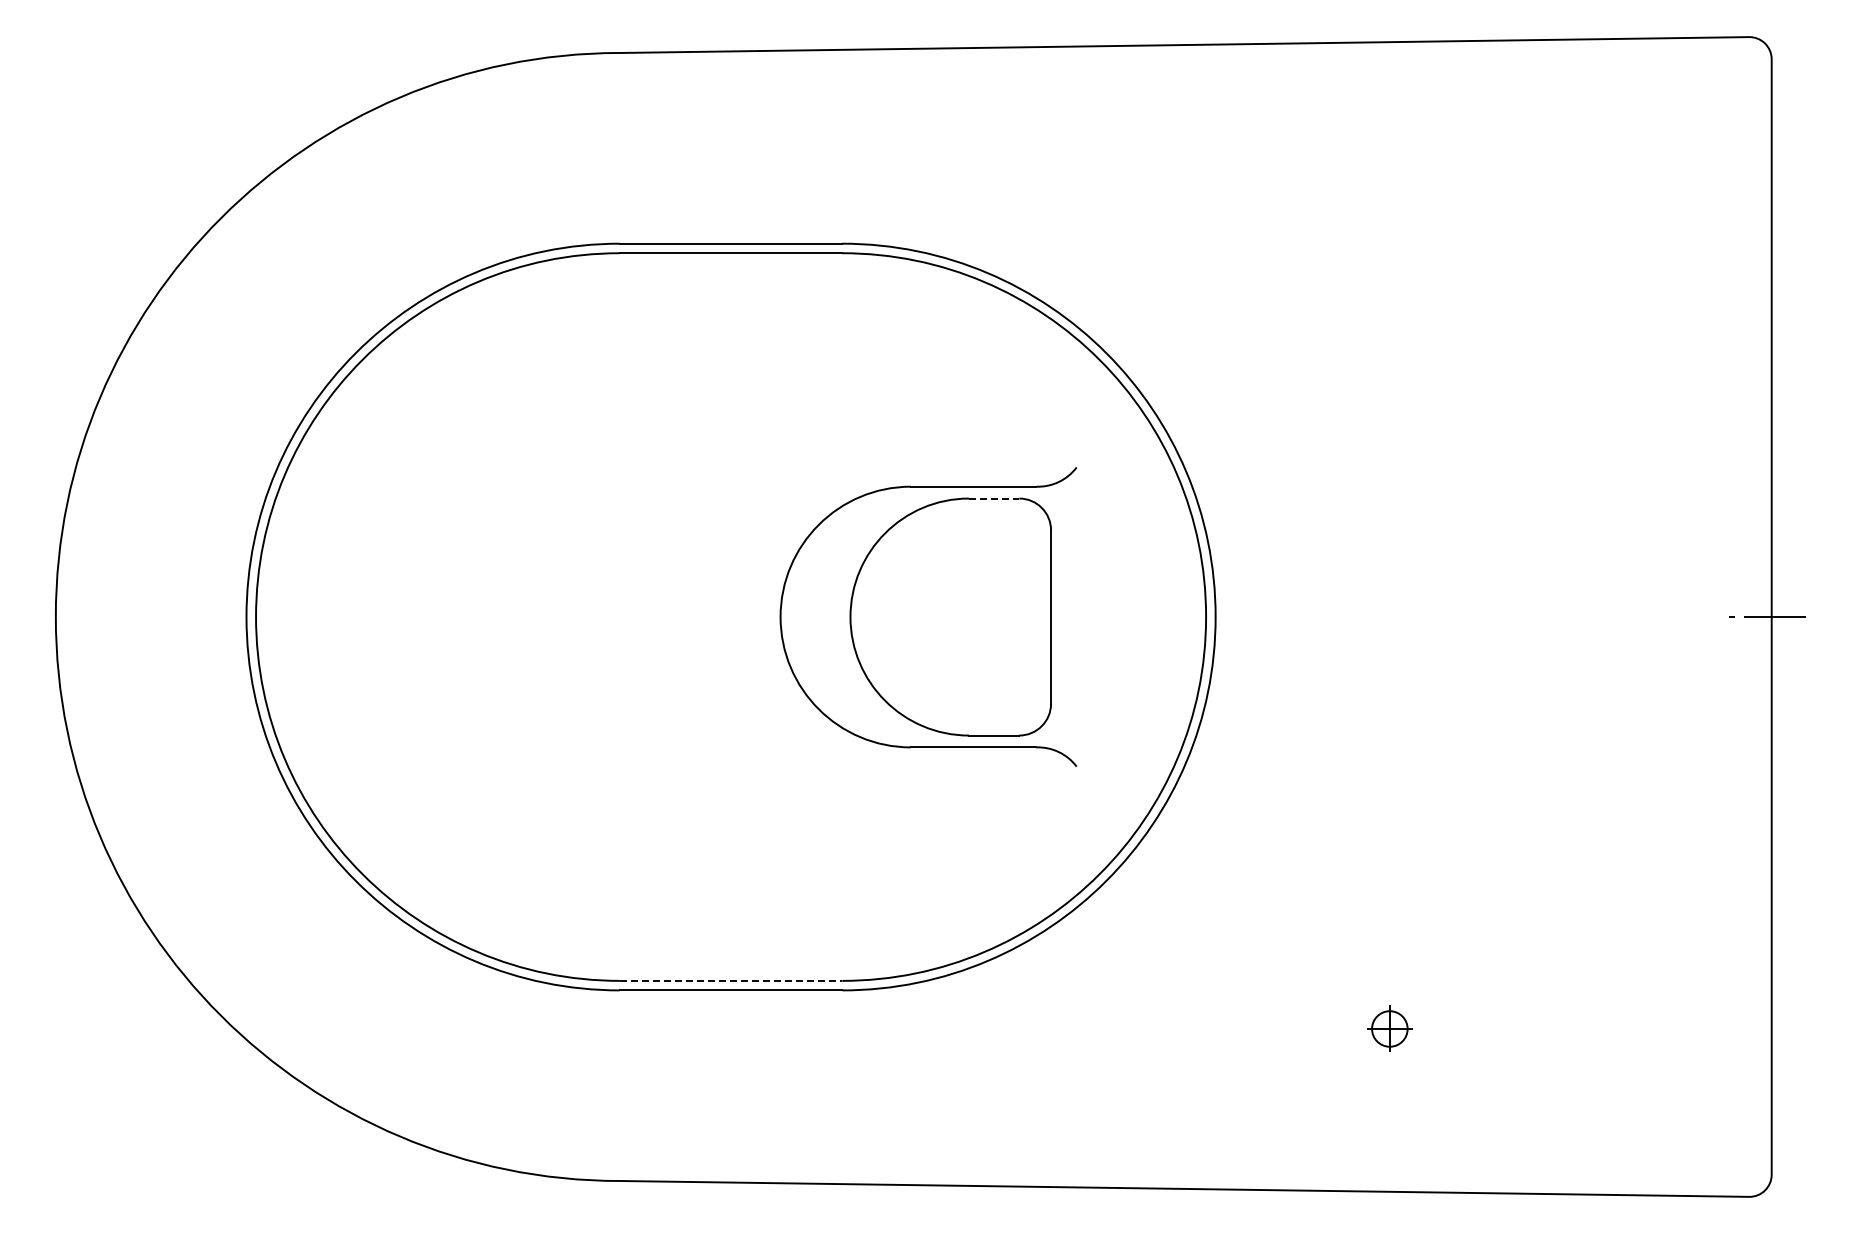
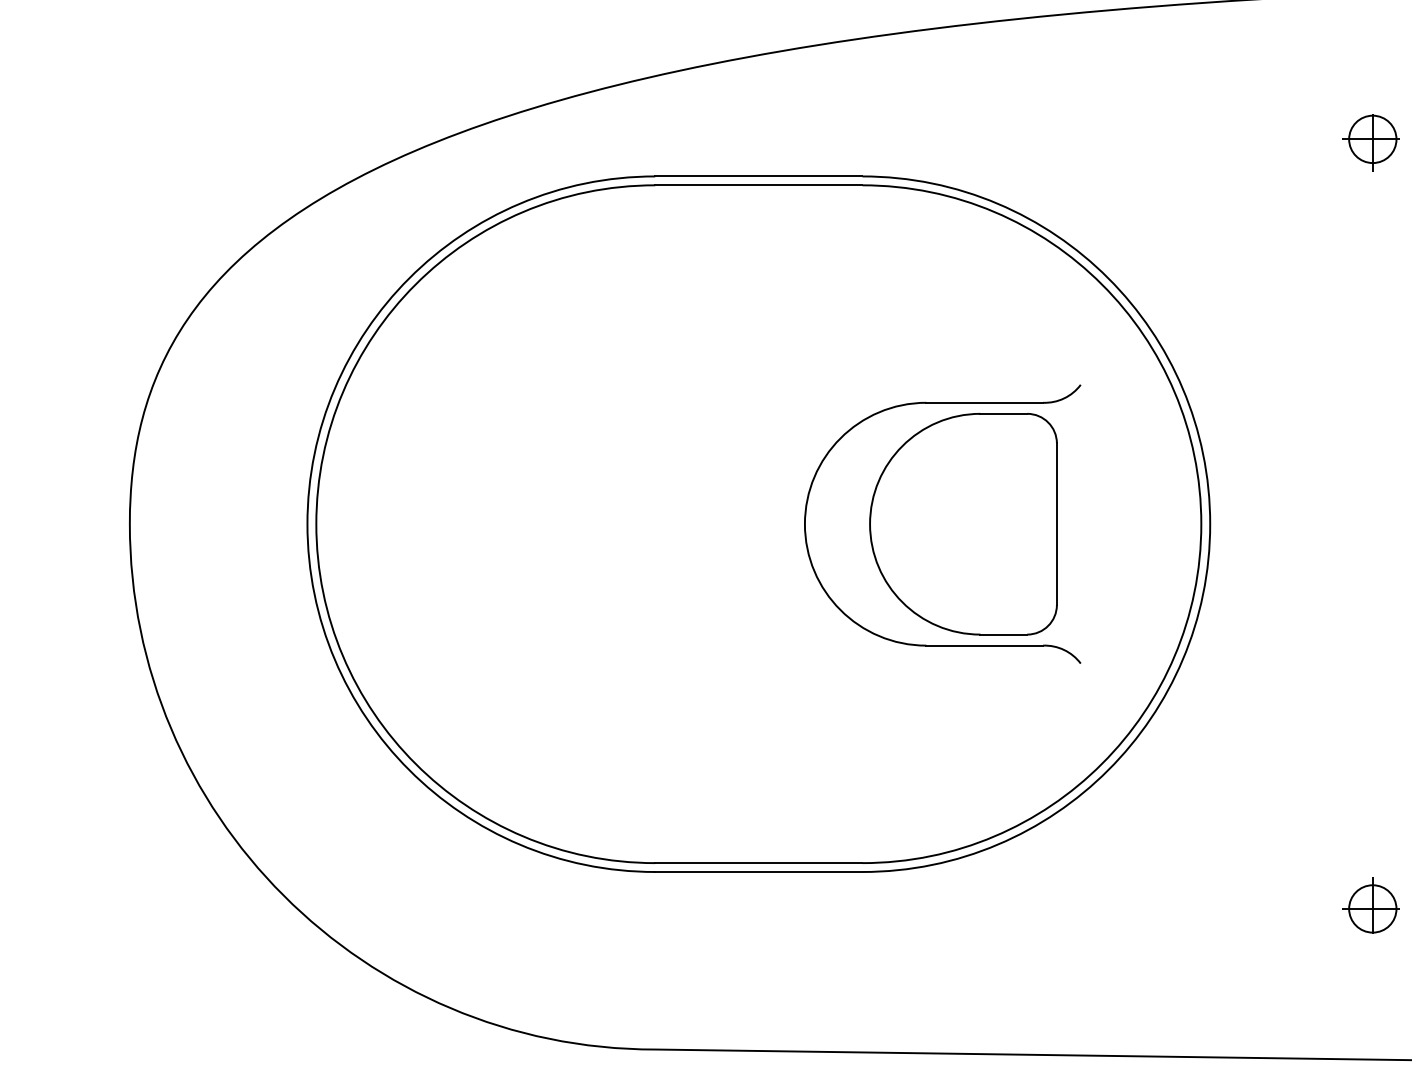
part: (1388, 207) -> (1371, 142), added
line: (994, 498) -> (1004, 413), dashed -> solid
line: (731, 980) -> (759, 862), dashed -> solid
part: (1388, 1026) -> (1371, 905), size x1.43

